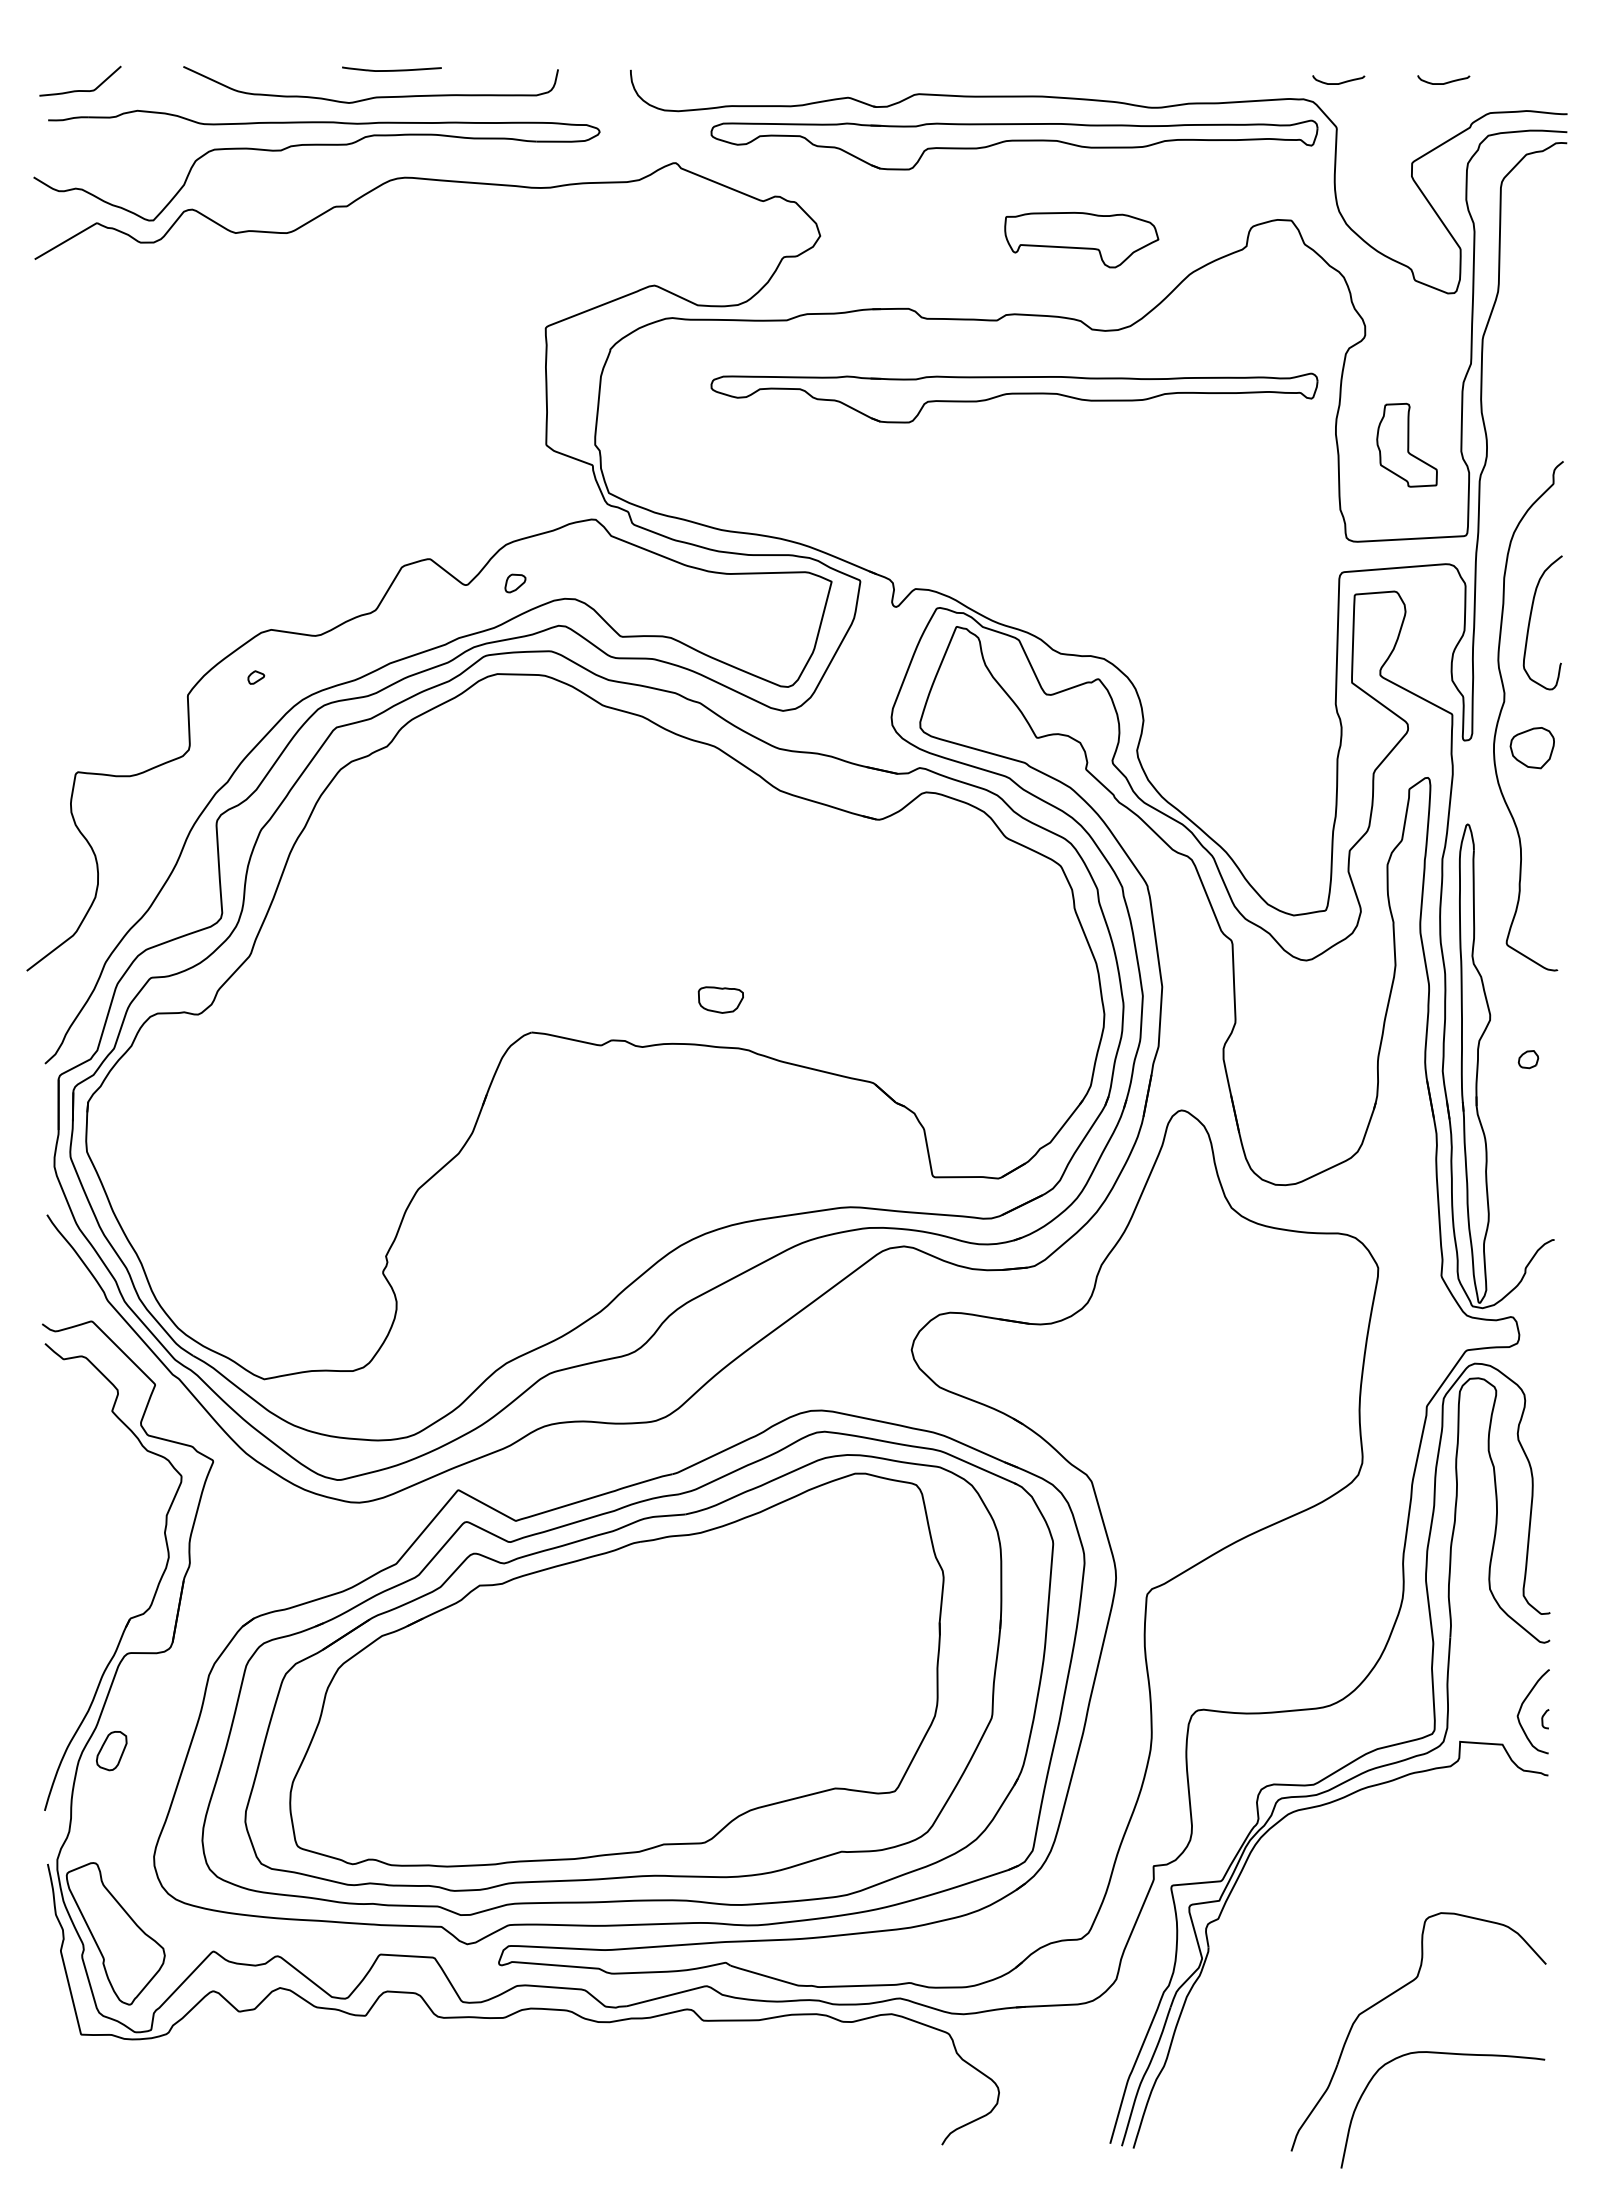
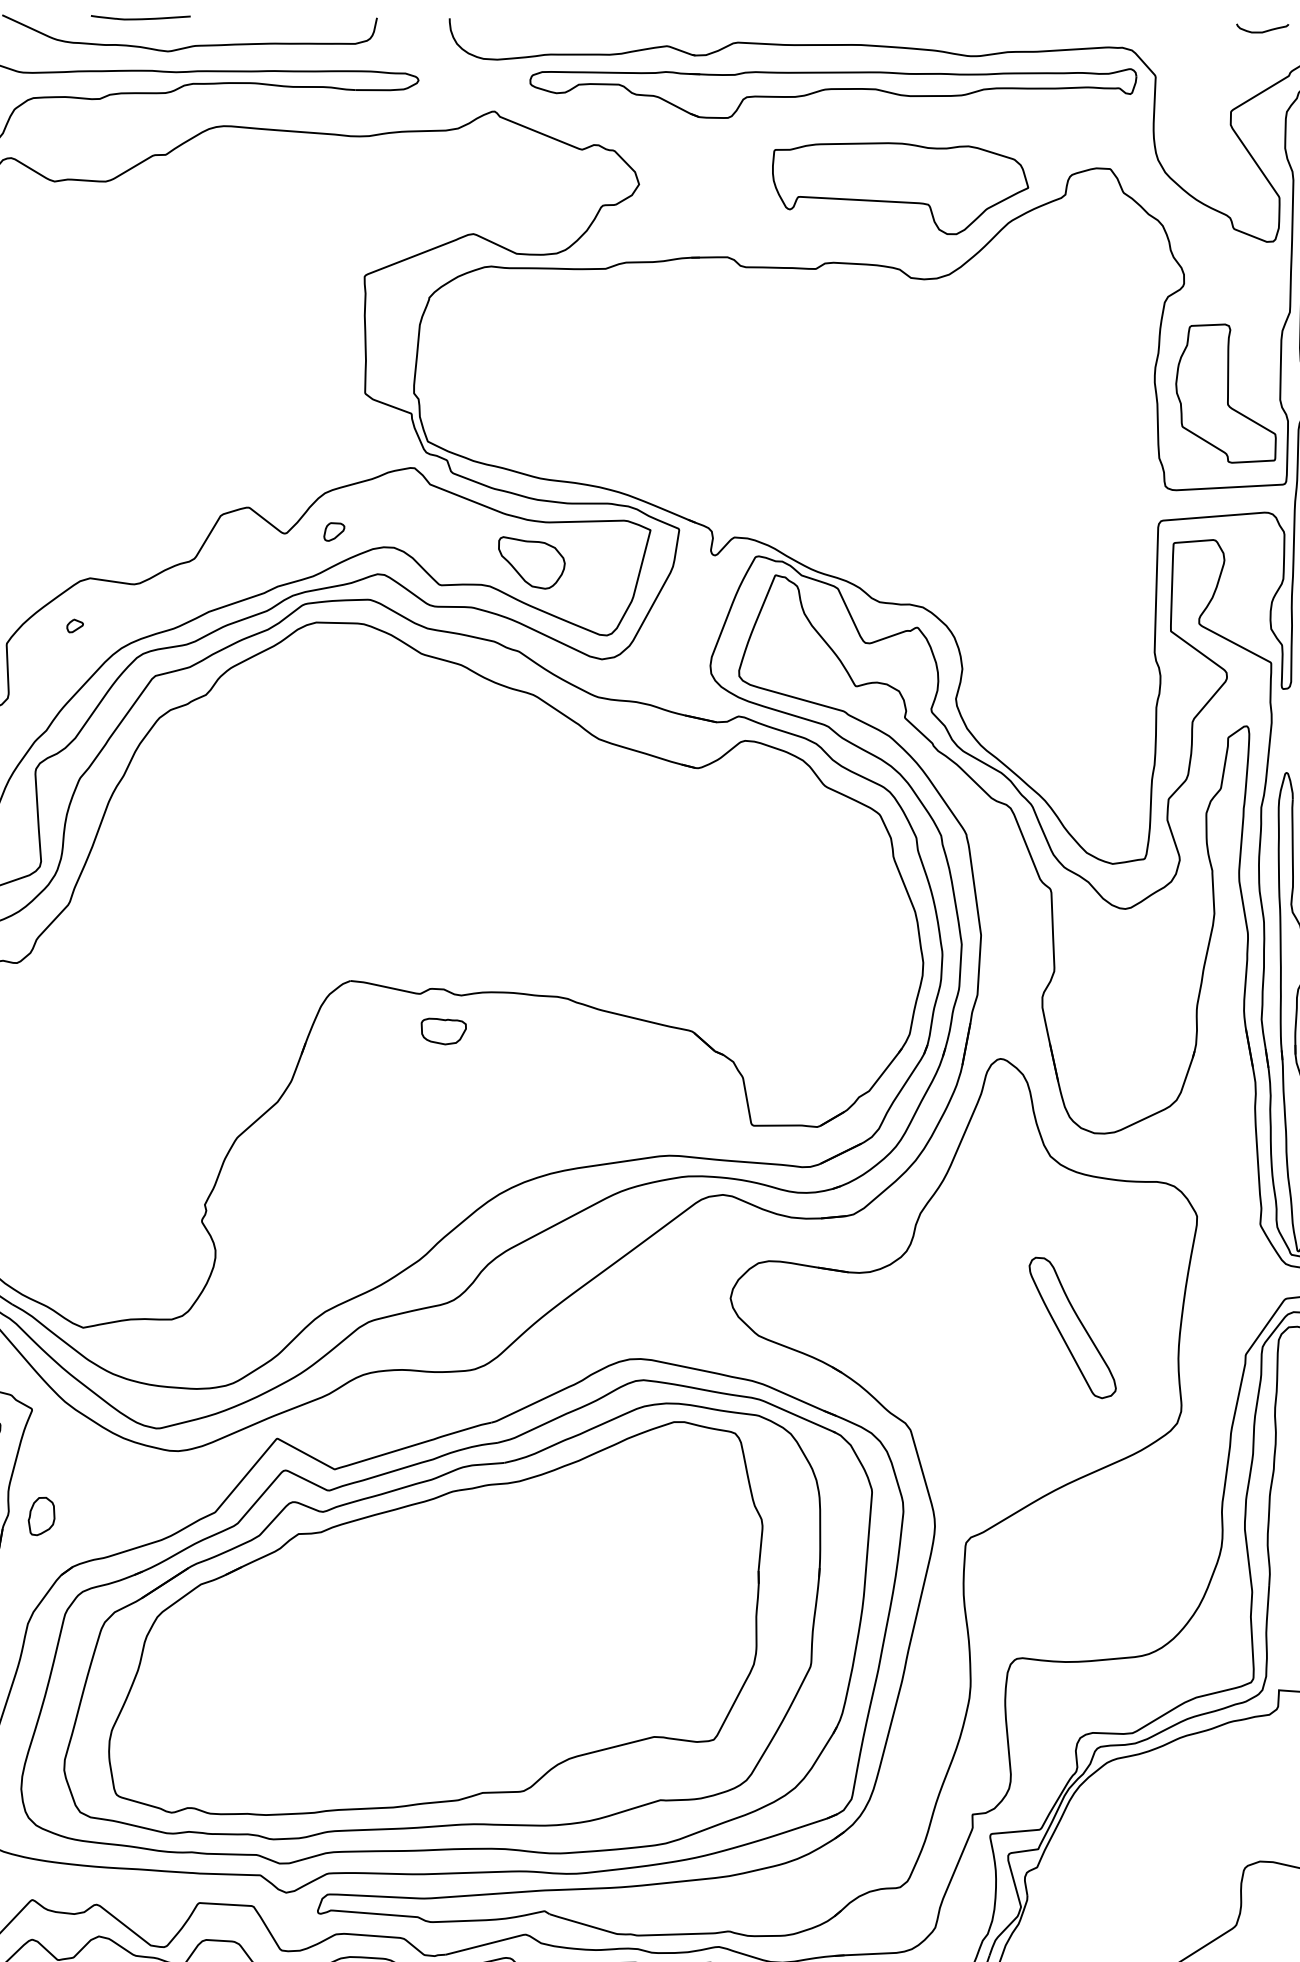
curve: (392, 69) -> (141, 17), moved
curve: (1339, 82) -> (1158, 30), removed
part: (1081, 239) -> (900, 187), size x1.67
part: (1014, 397) -> (833, 345), removed
part: (1406, 445) -> (1225, 393), size x1.67
part: (712, 614) -> (531, 562), added
part: (720, 999) -> (443, 1030), moved
part: (1253, 1379) -> (1072, 1327), added
part: (222, 1567) -> (41, 1515), added

